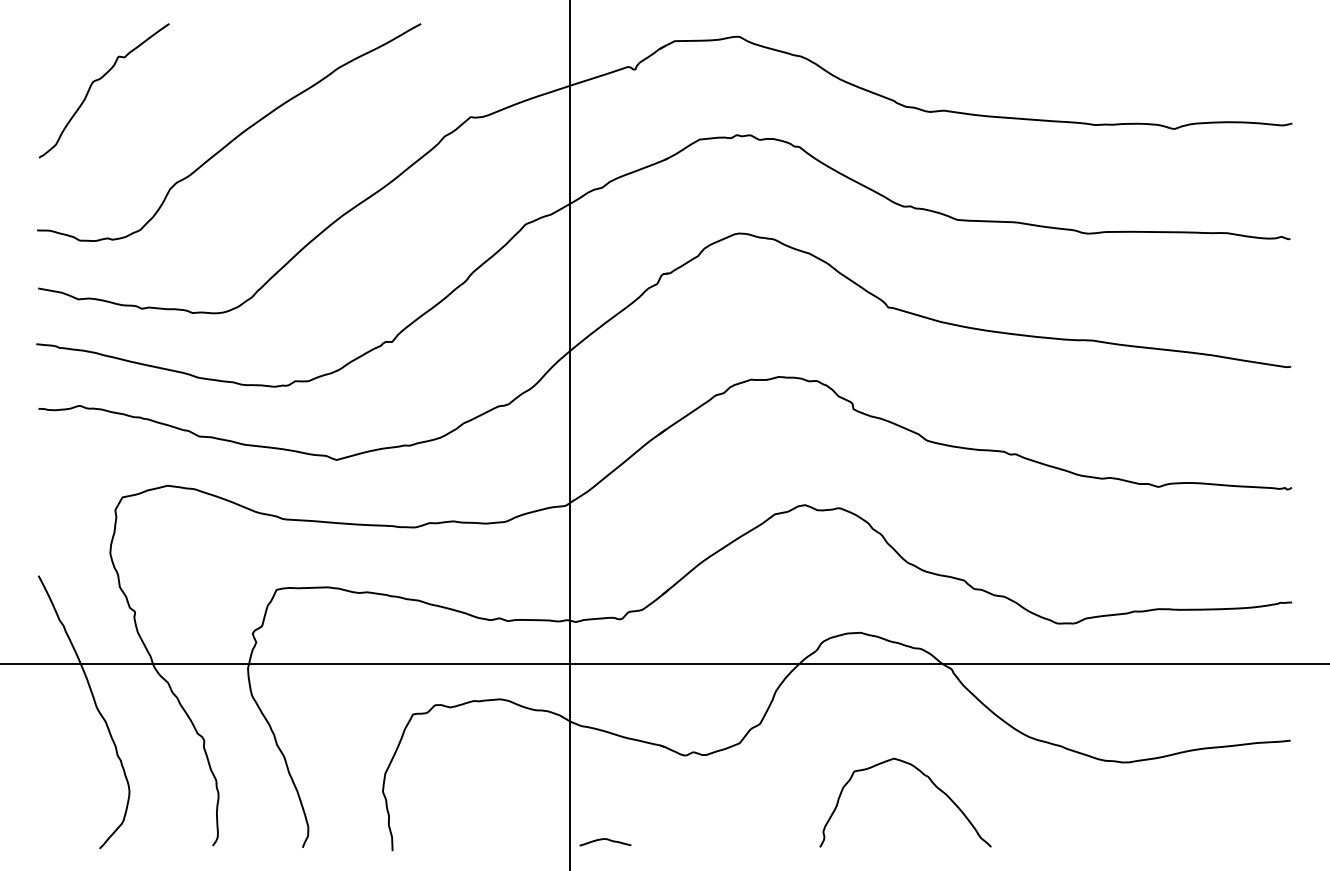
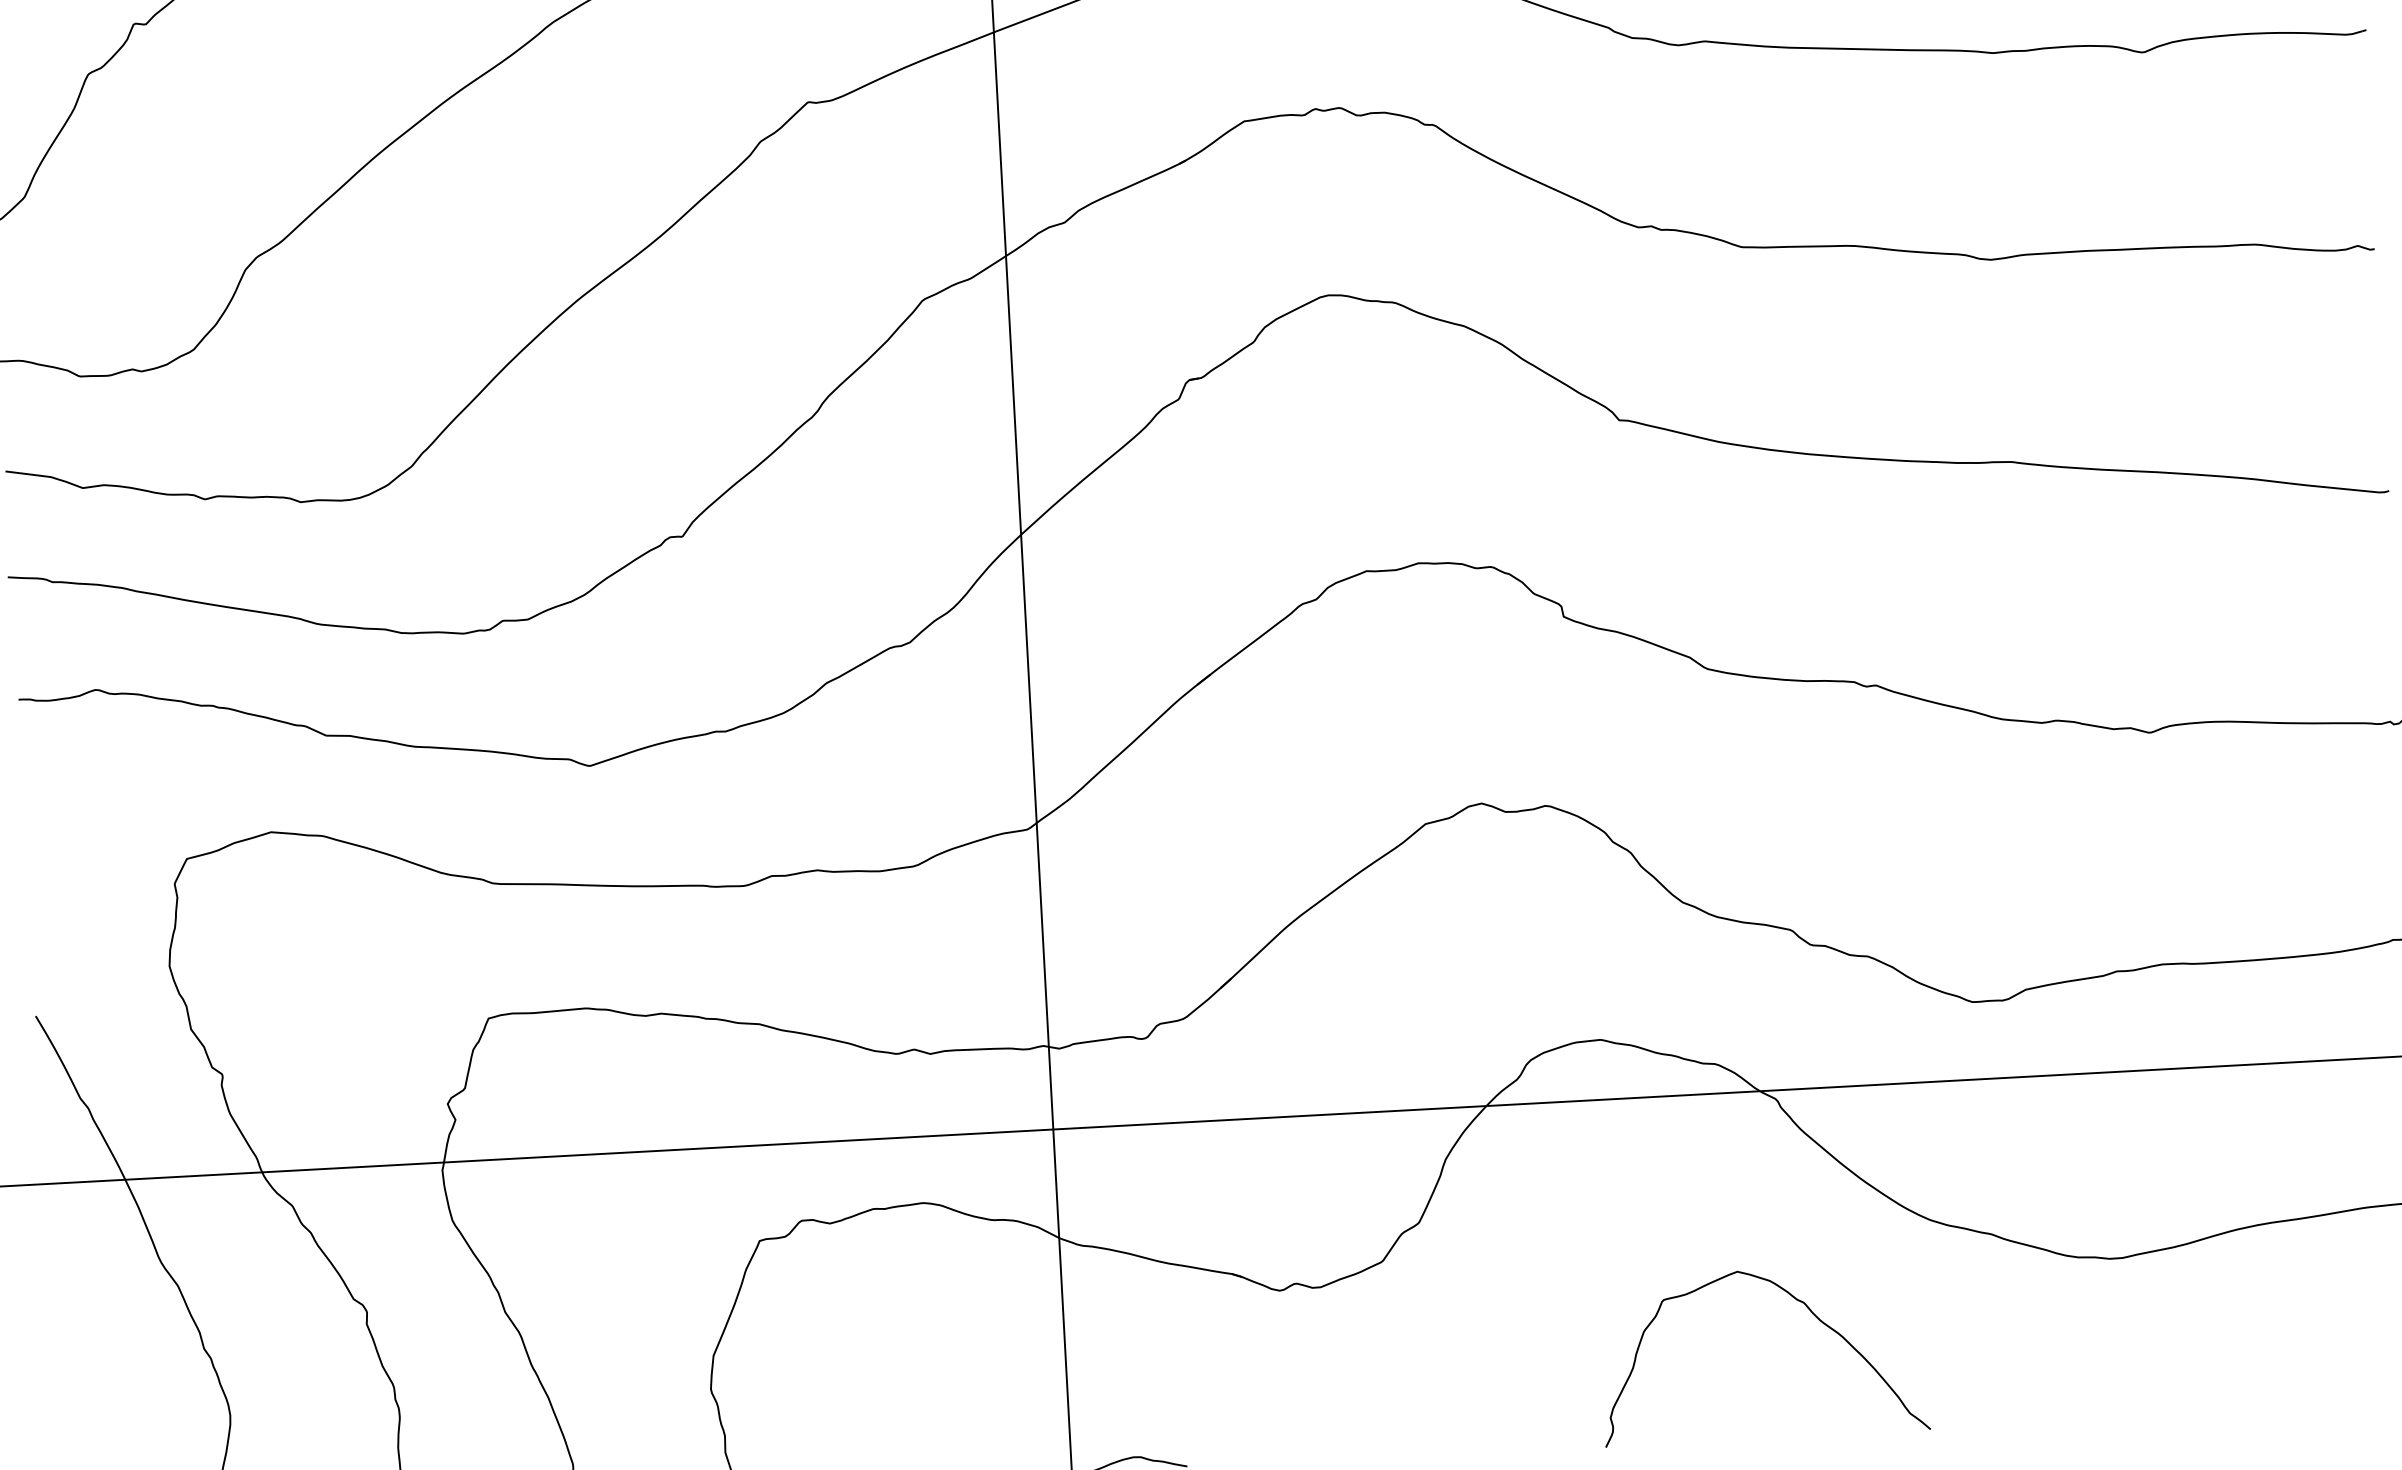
curve: (923, 775) -> (1794, 1300), moved

